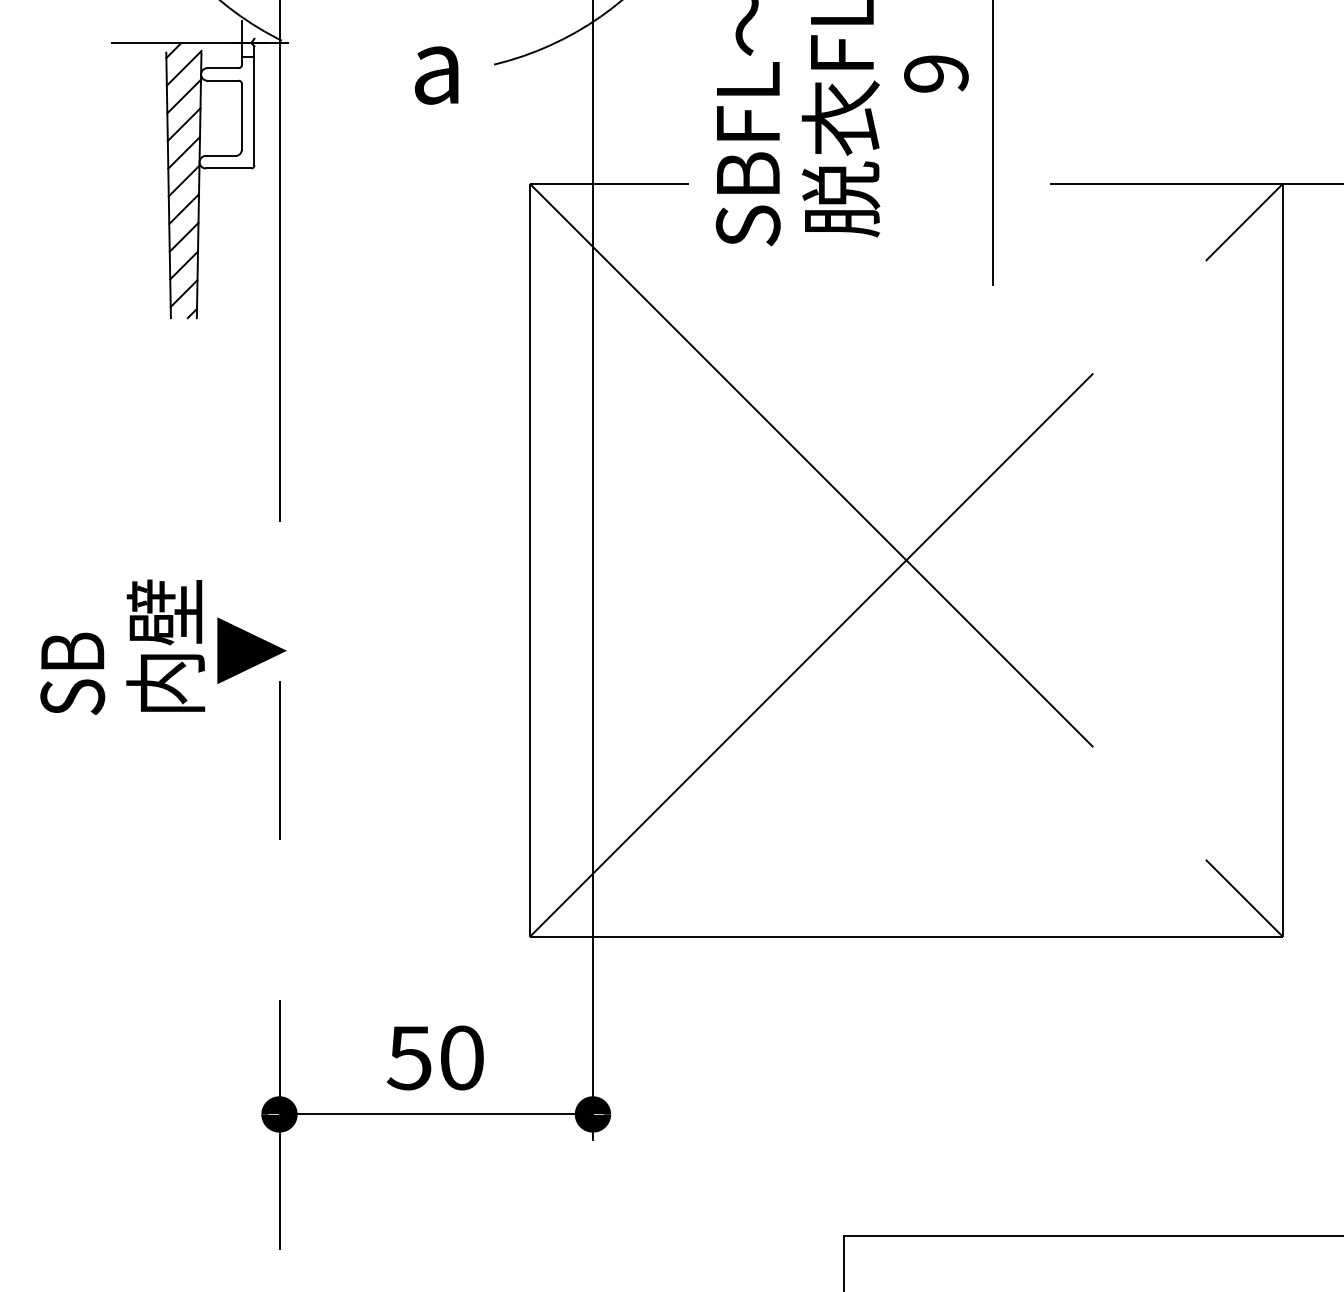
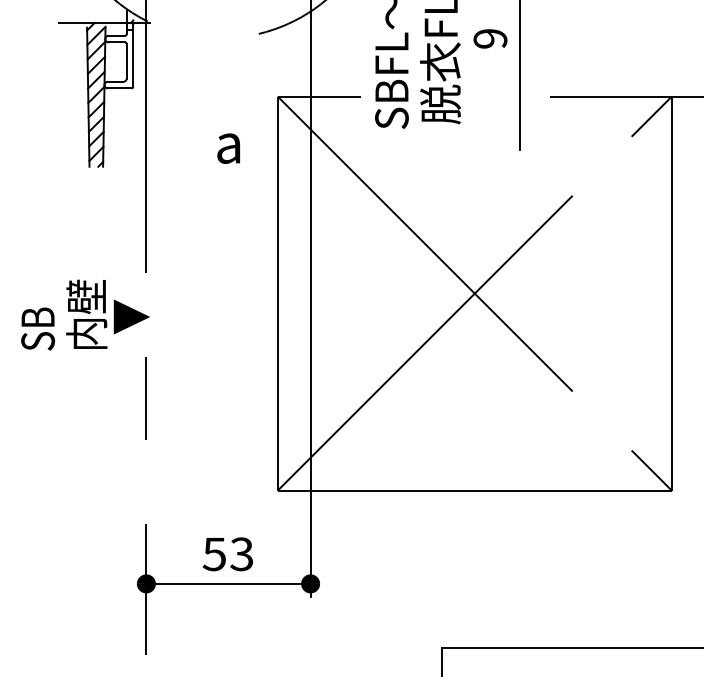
text: (436, 75) -> (228, 148), moved
text: (163, 646) -> (85, 314), moved
text: (461, 1058) -> (241, 554), 50 -> 53

